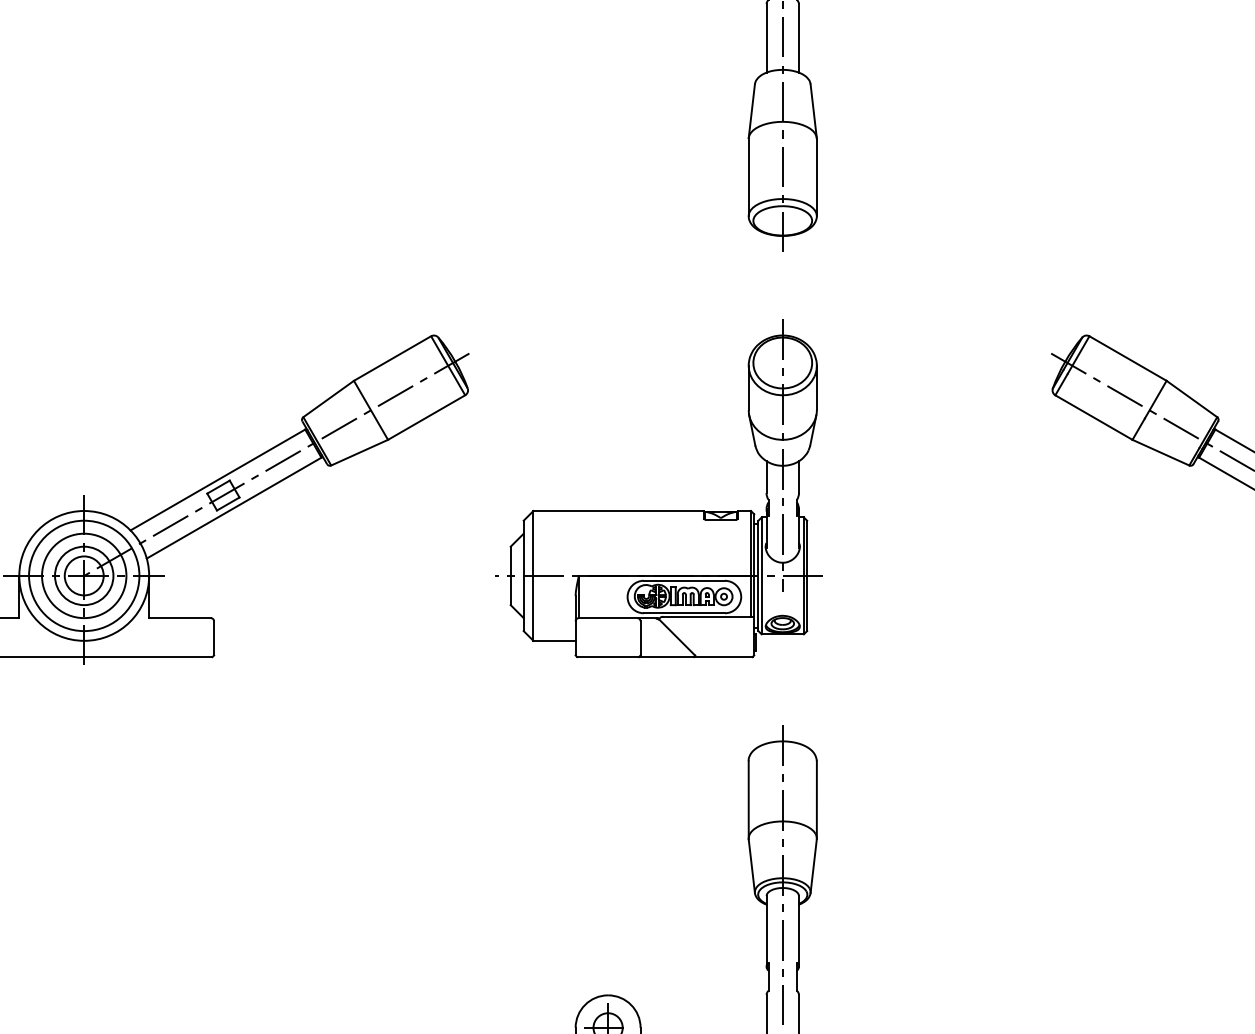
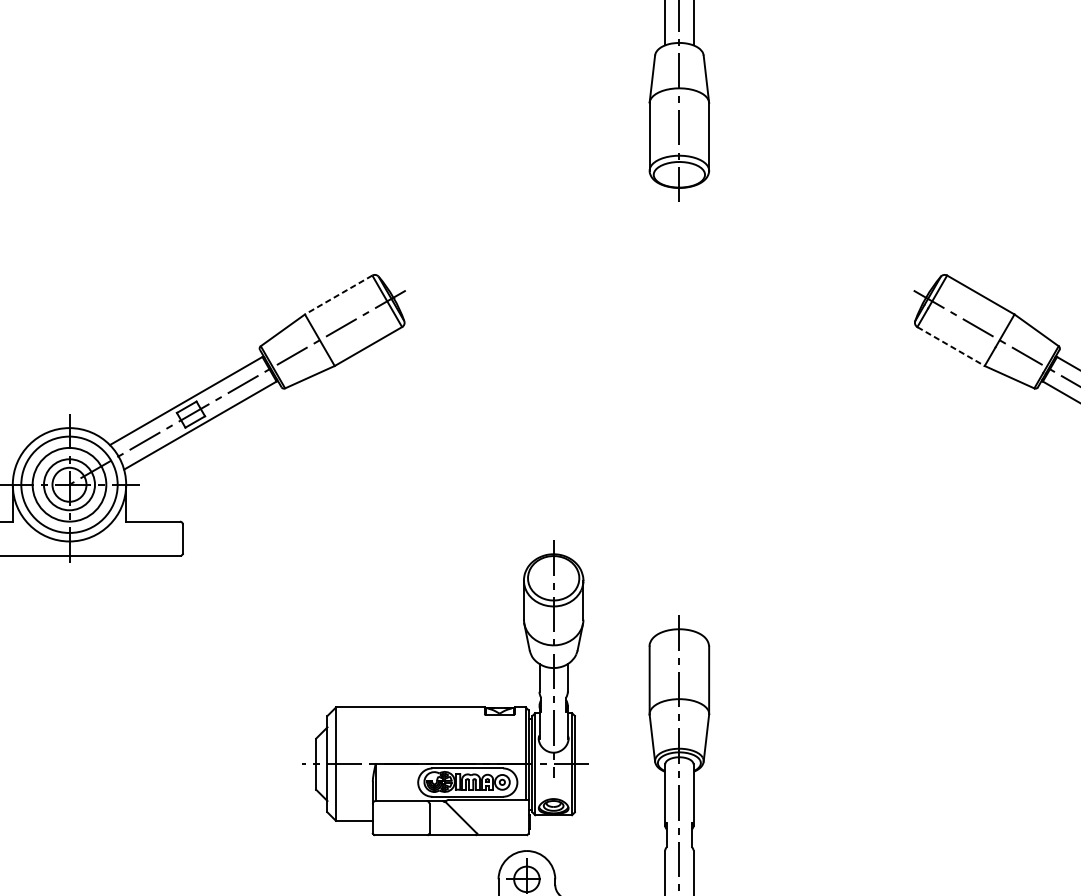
line: (392, 358) -> (338, 294), solid -> dashed
line: (1093, 417) -> (950, 346), solid -> dashed
part: (658, 510) -> (445, 707), moved

